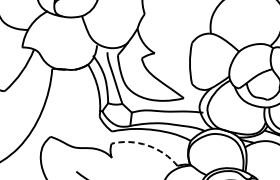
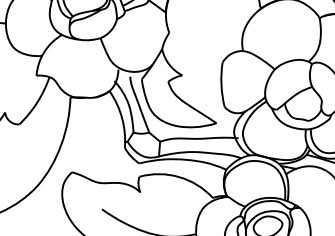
arc: (148, 145) -> (179, 177), dashed -> solid

